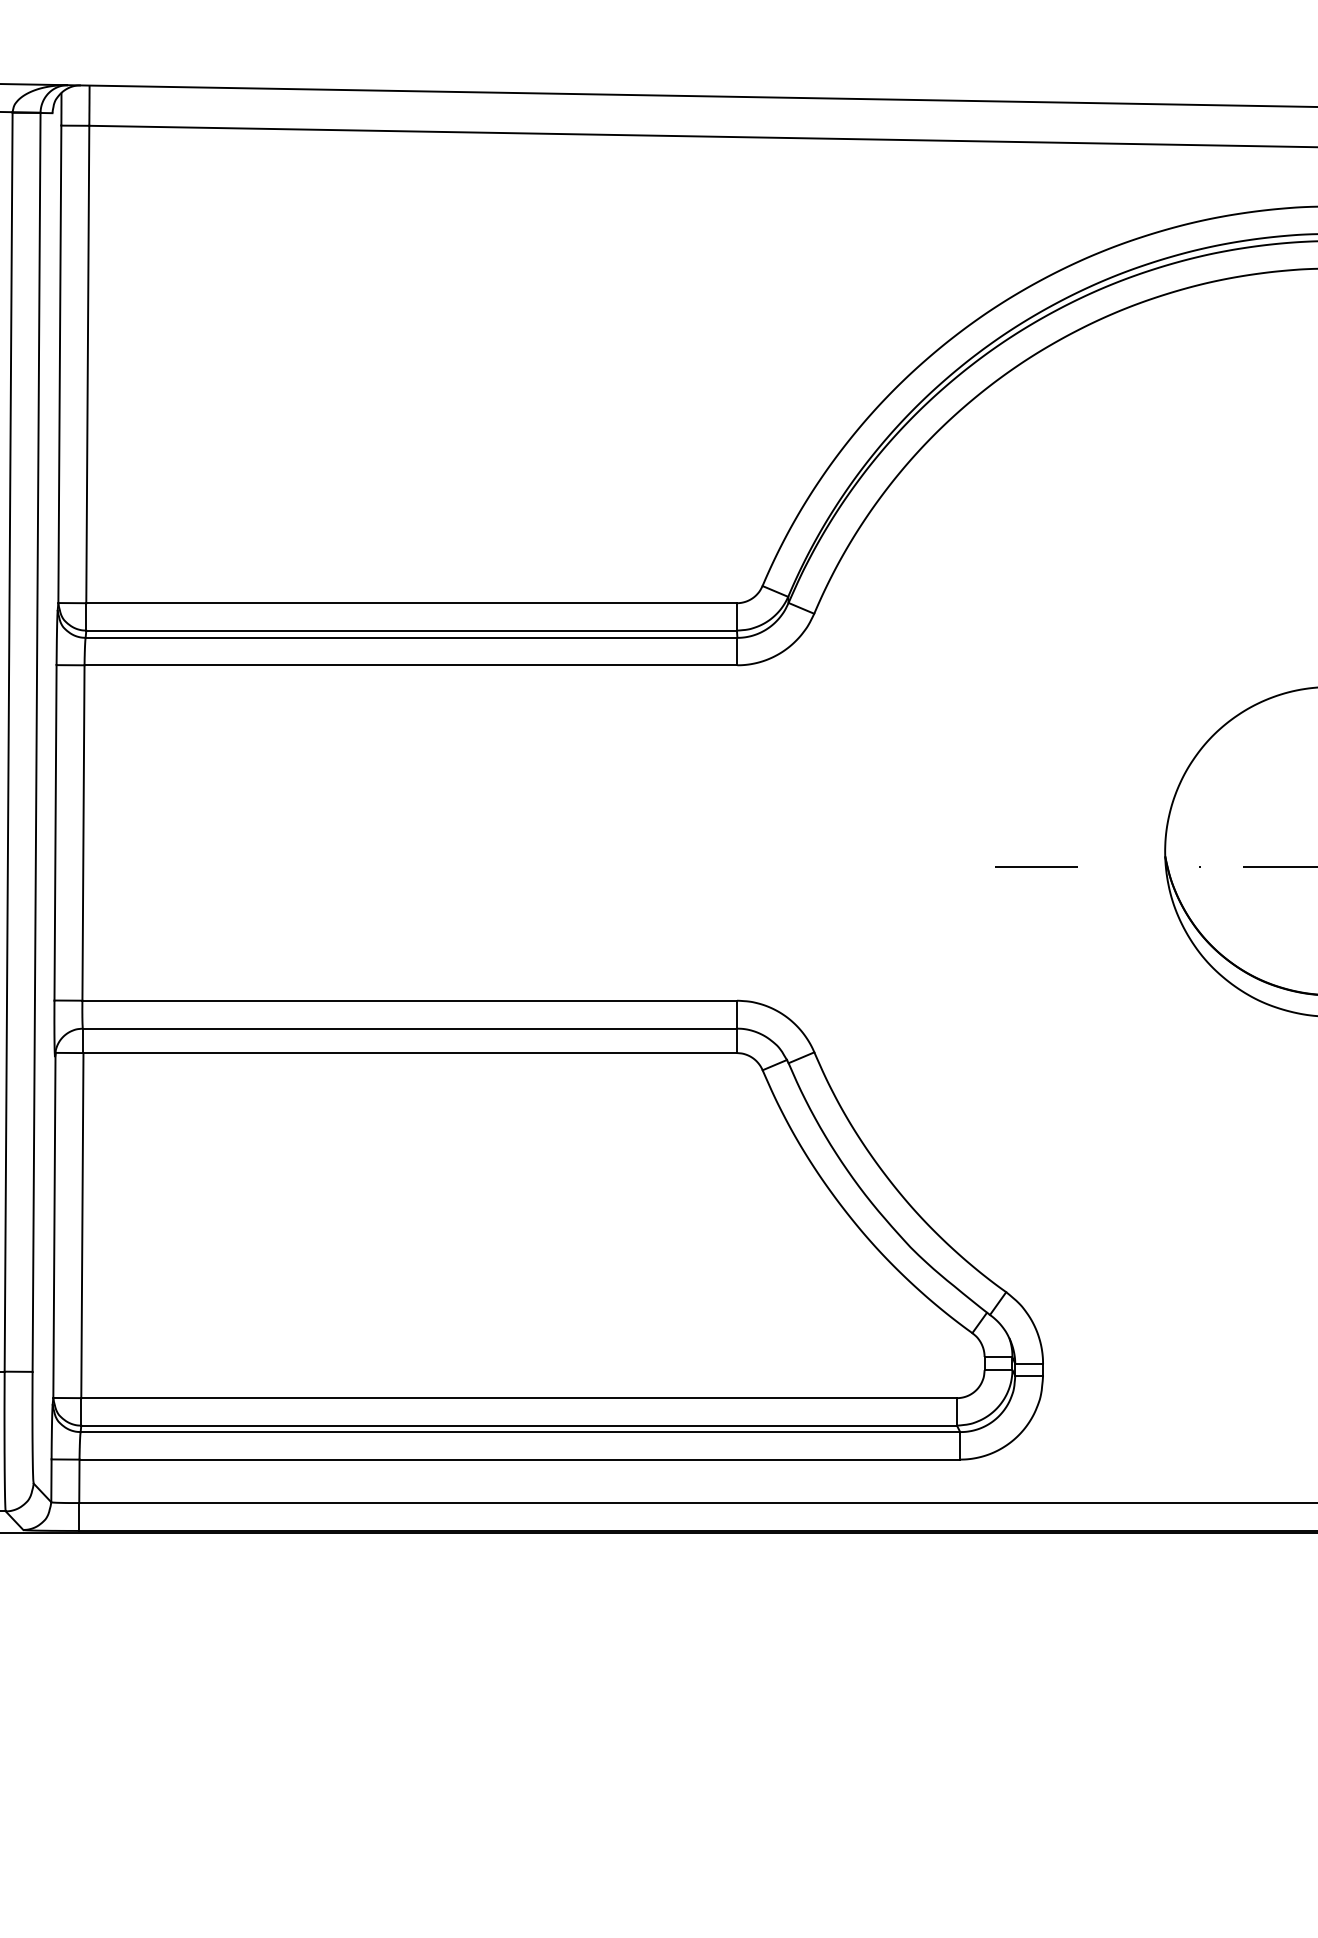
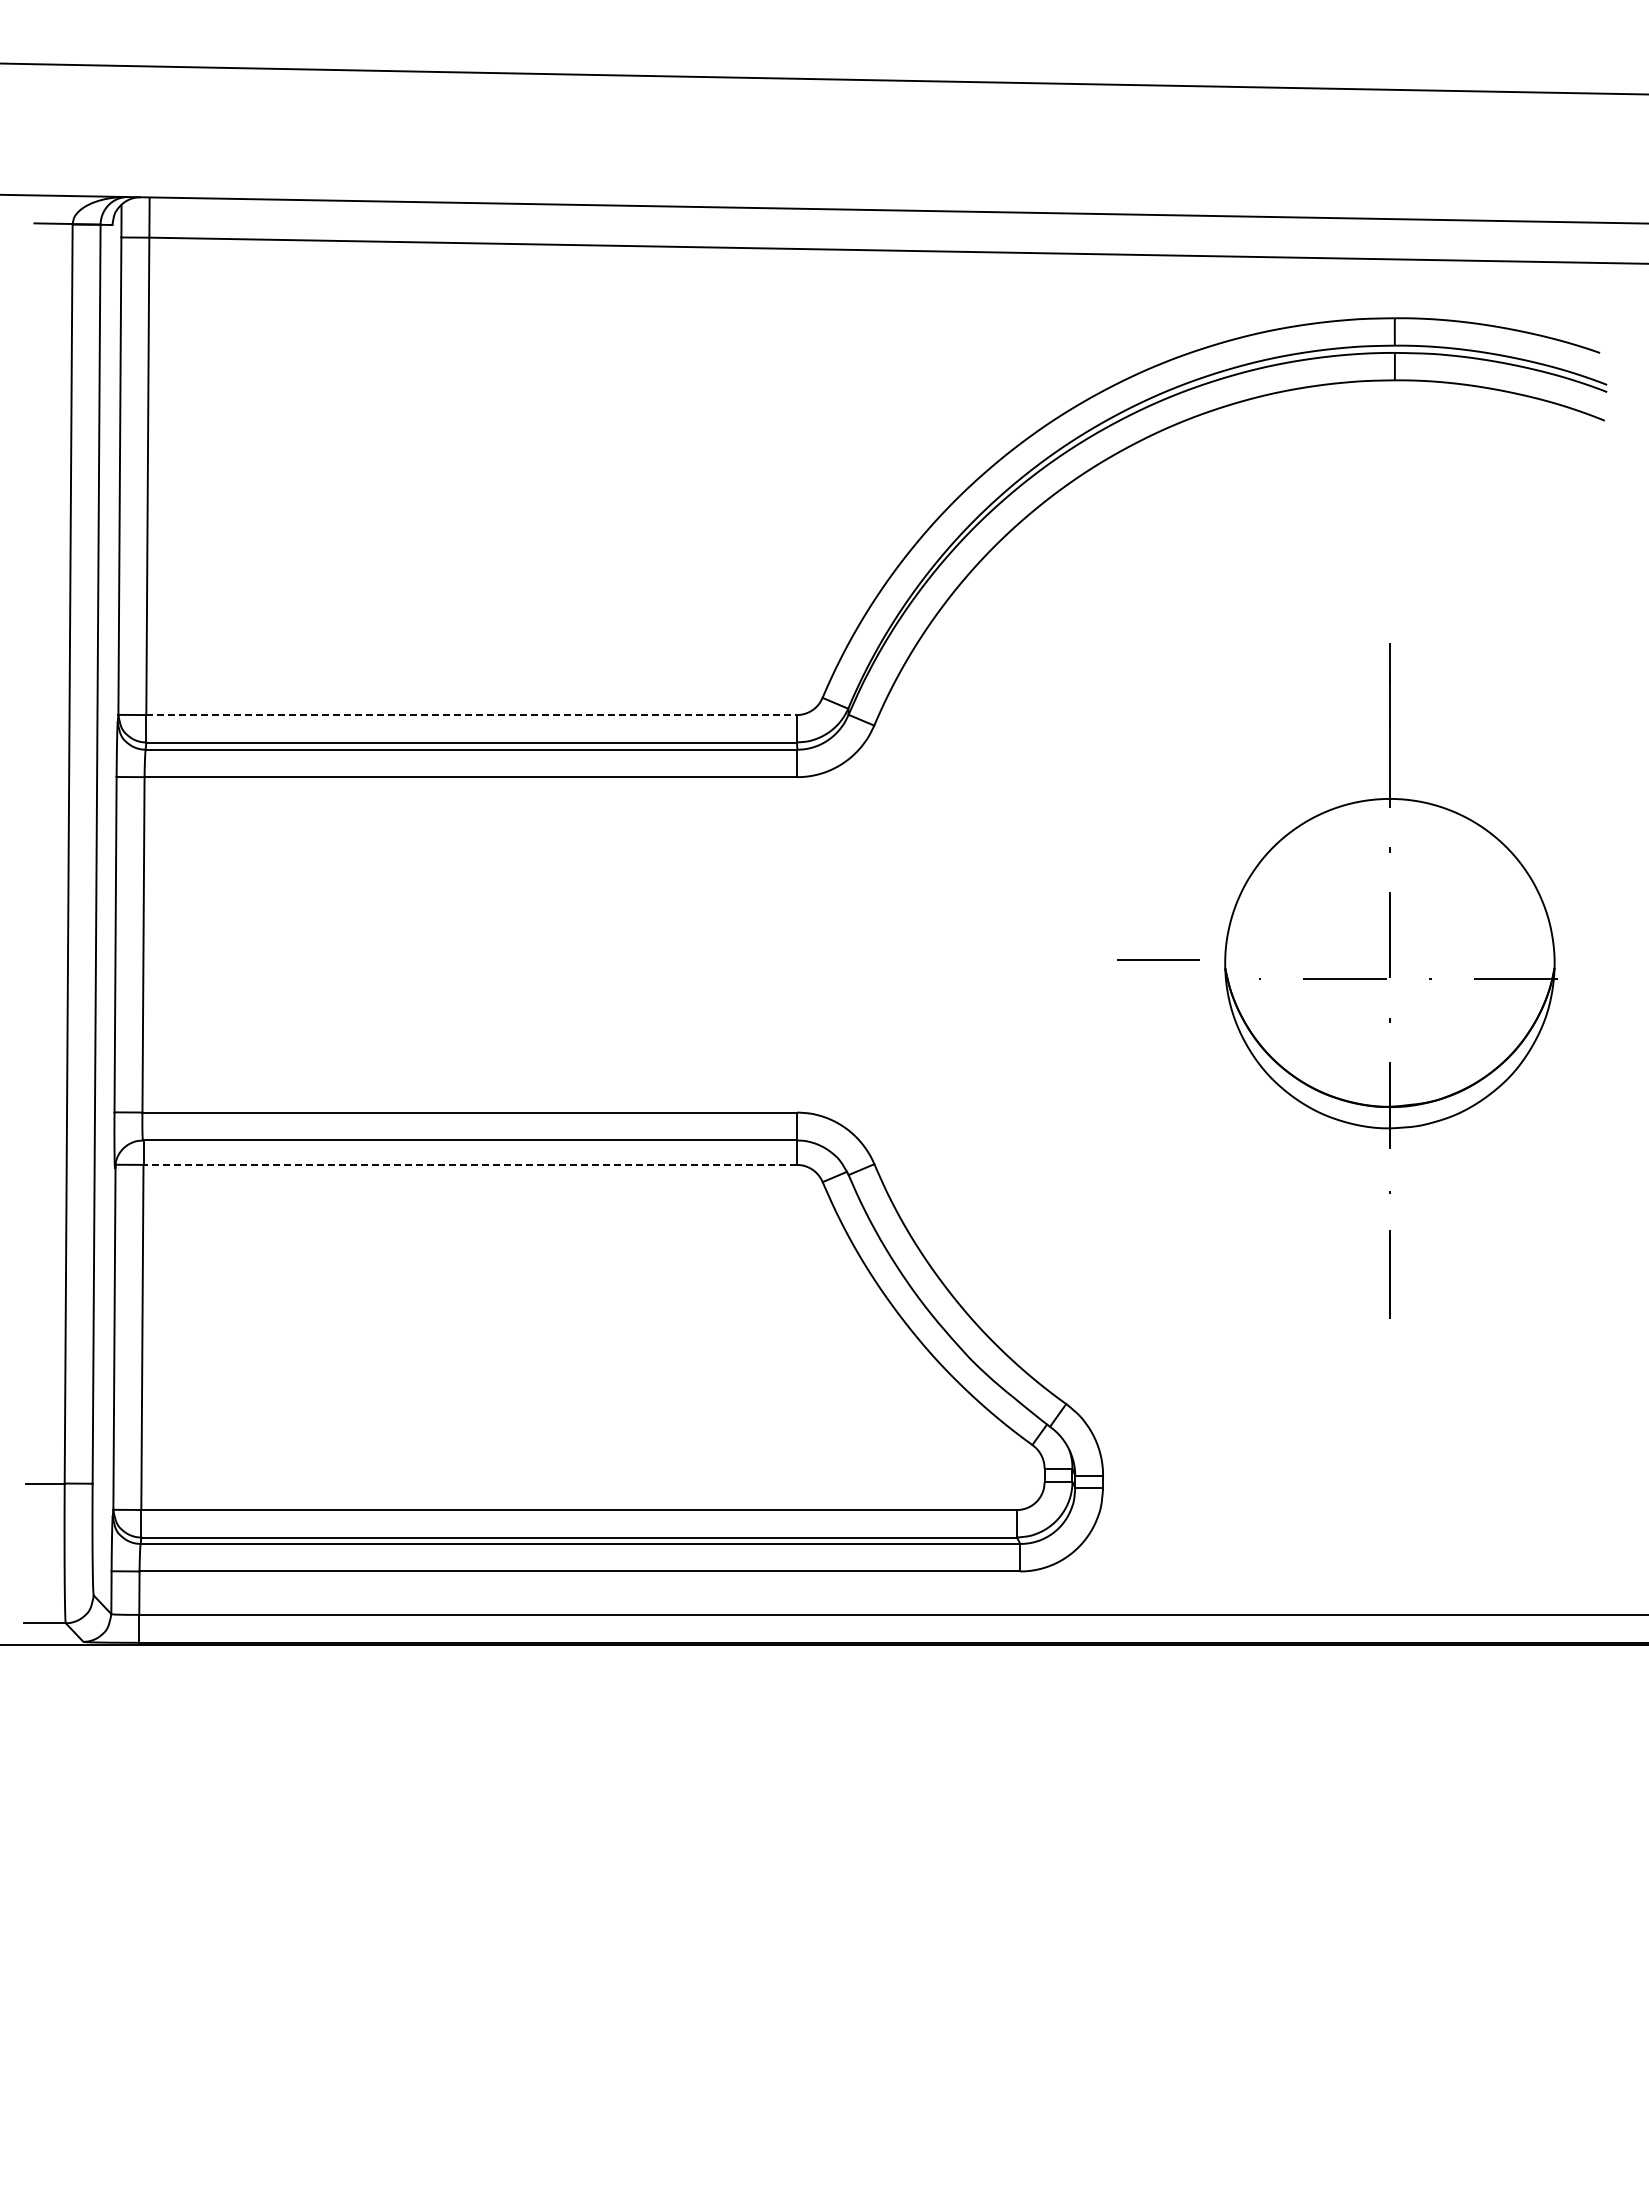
line: (412, 603) -> (472, 715), solid -> dashed
line: (1036, 866) -> (1158, 959), moved
line: (410, 1052) -> (470, 1164), solid -> dashed

